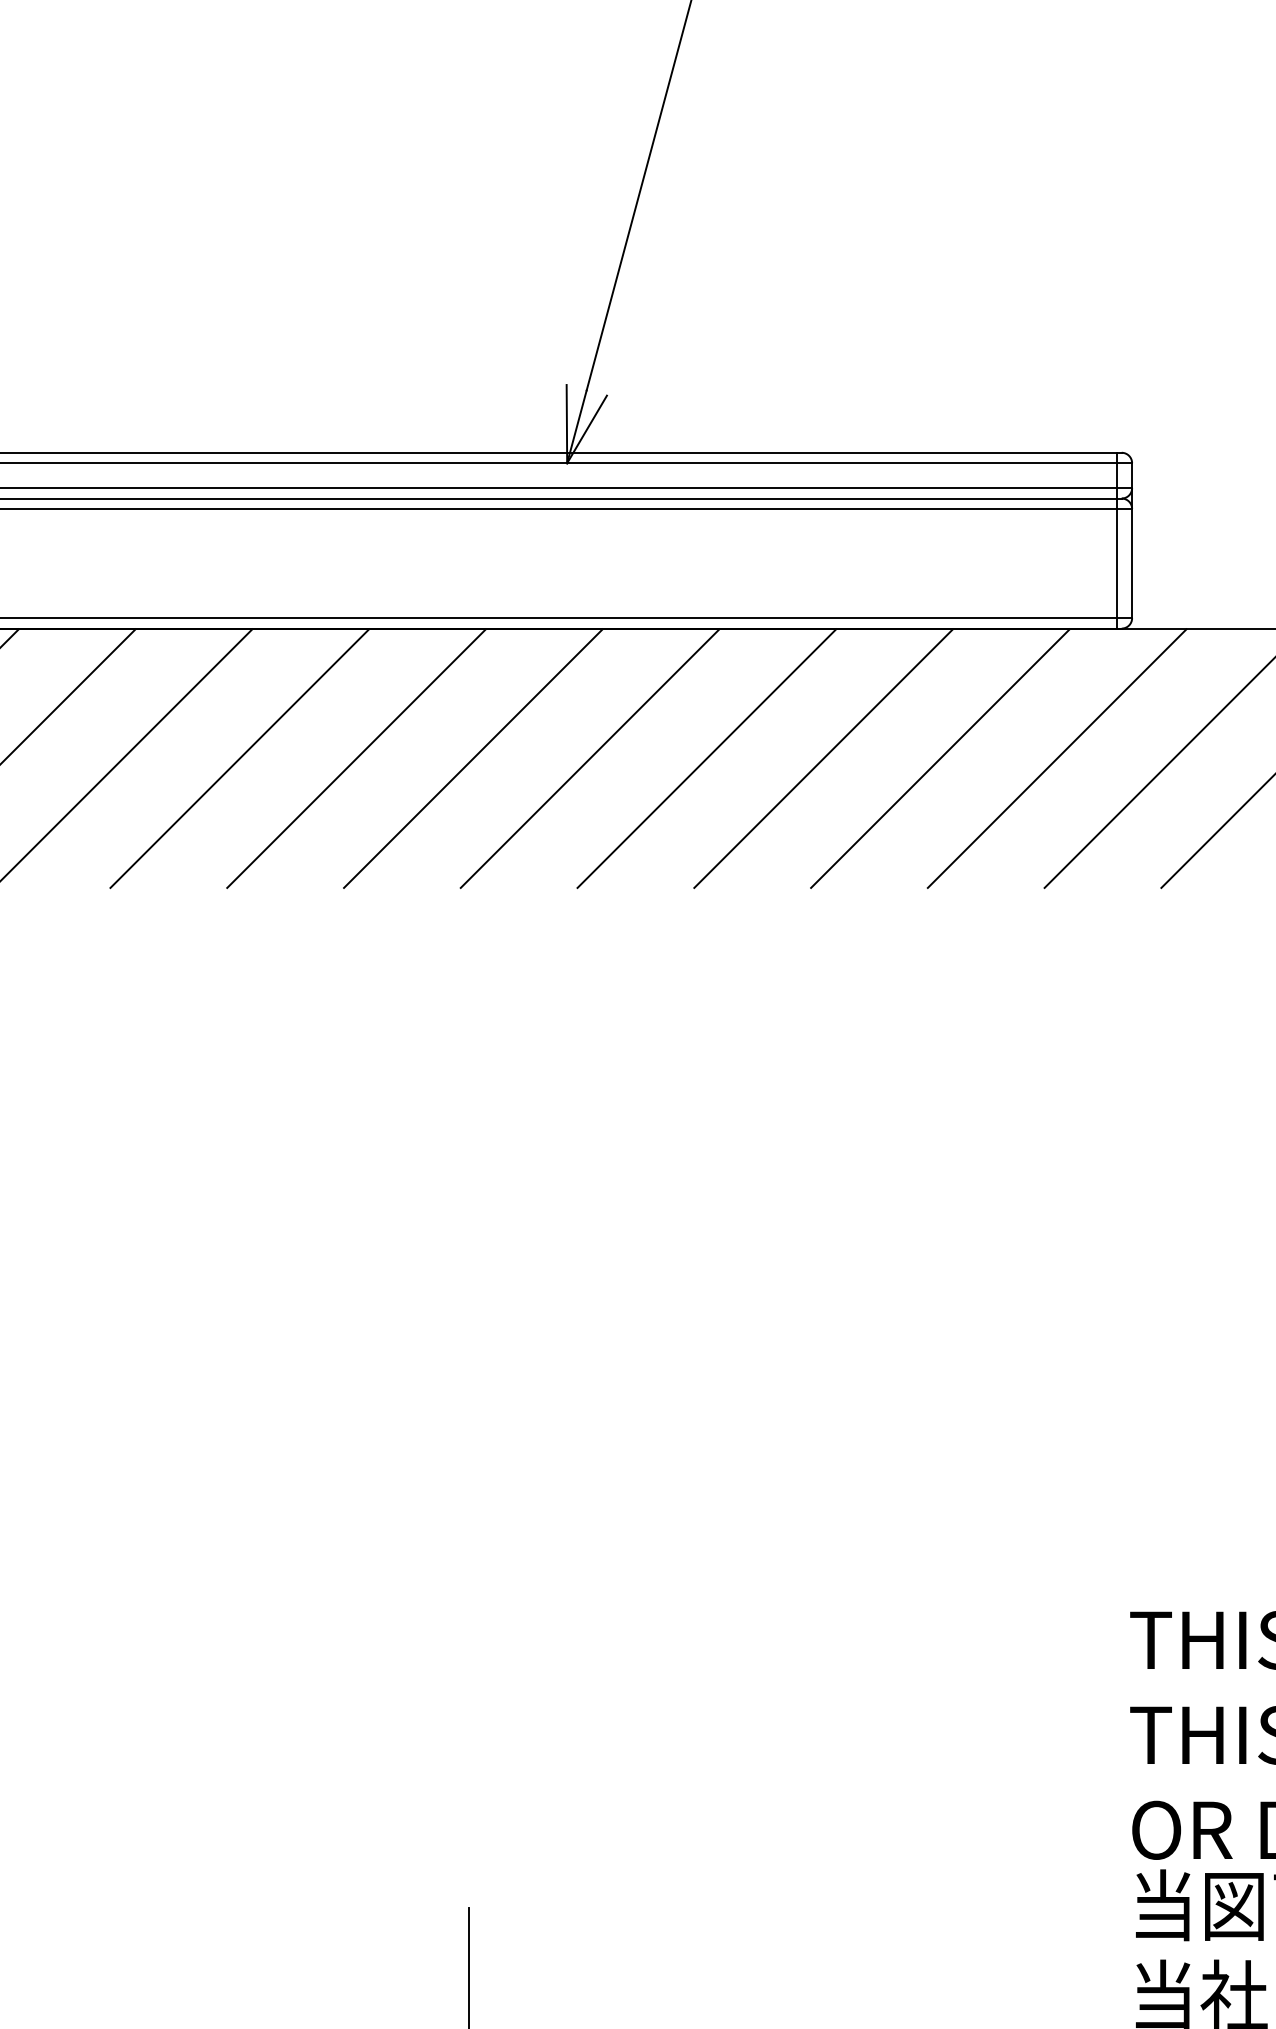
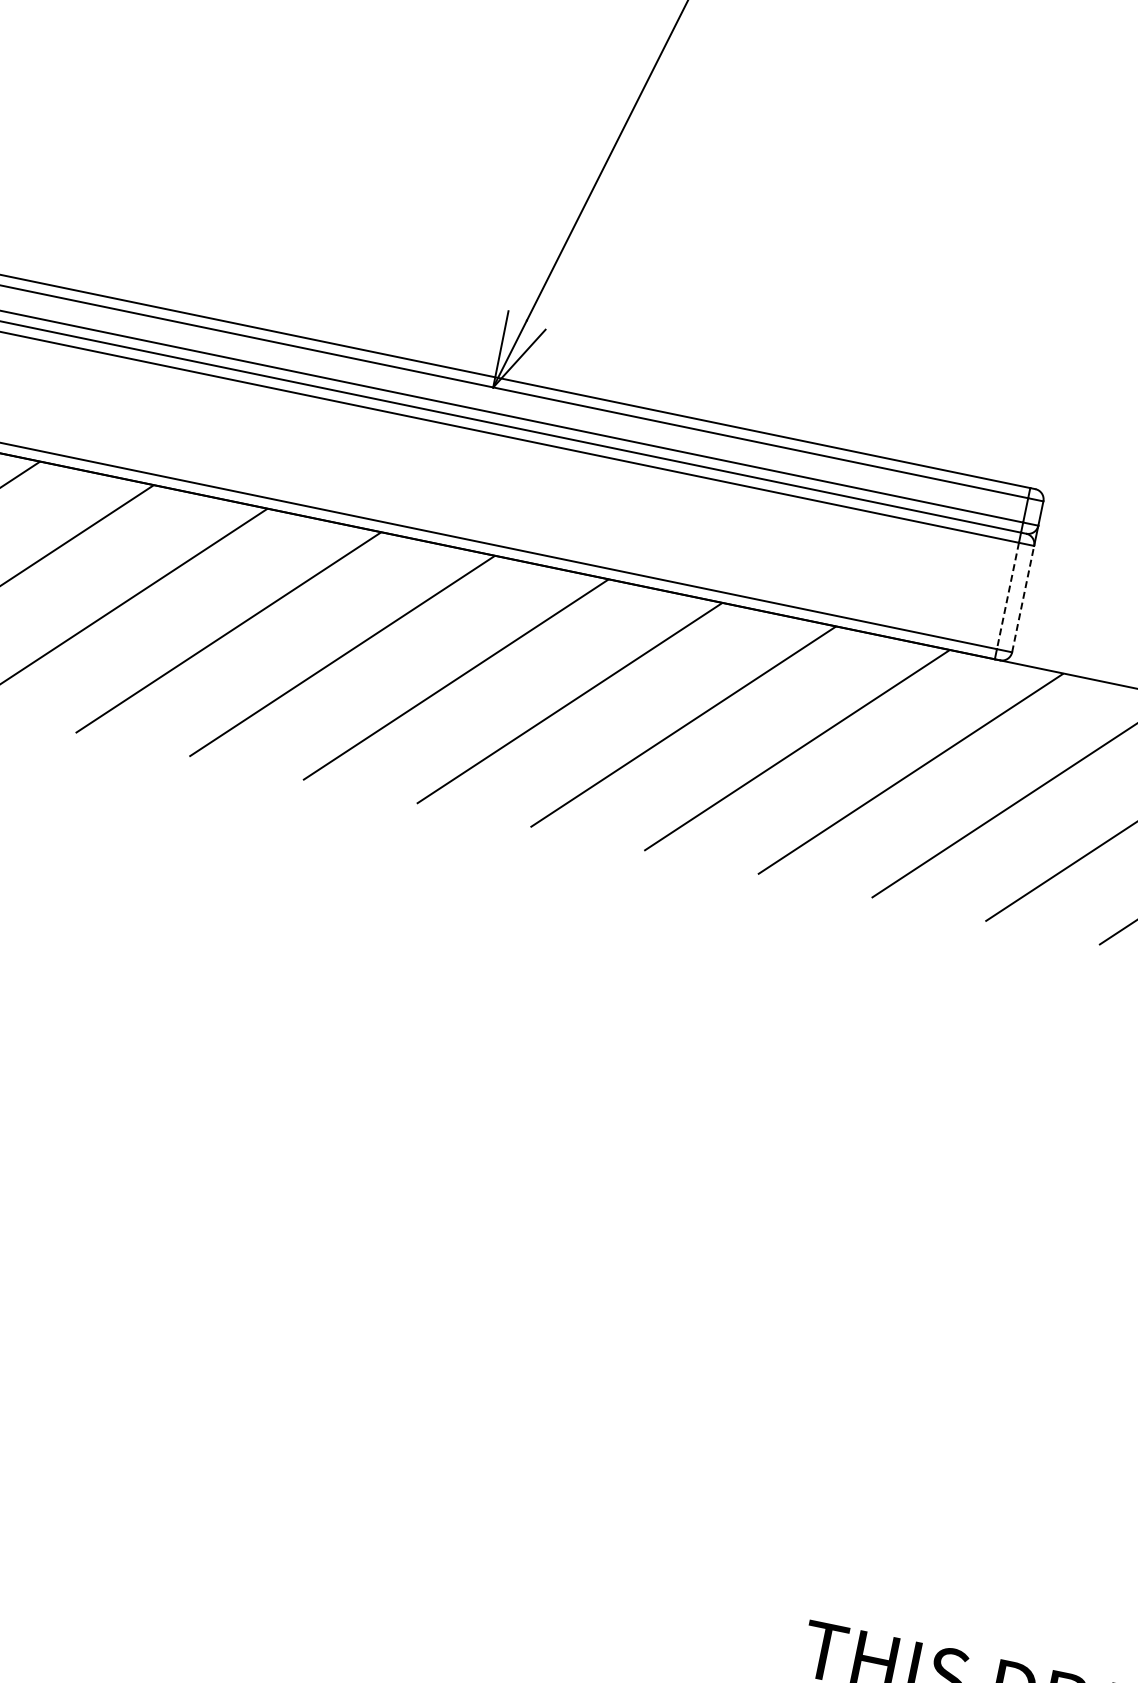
line: (1116, 563) -> (1007, 595), solid -> dashed
line: (1132, 563) -> (1023, 599), solid -> dashed

